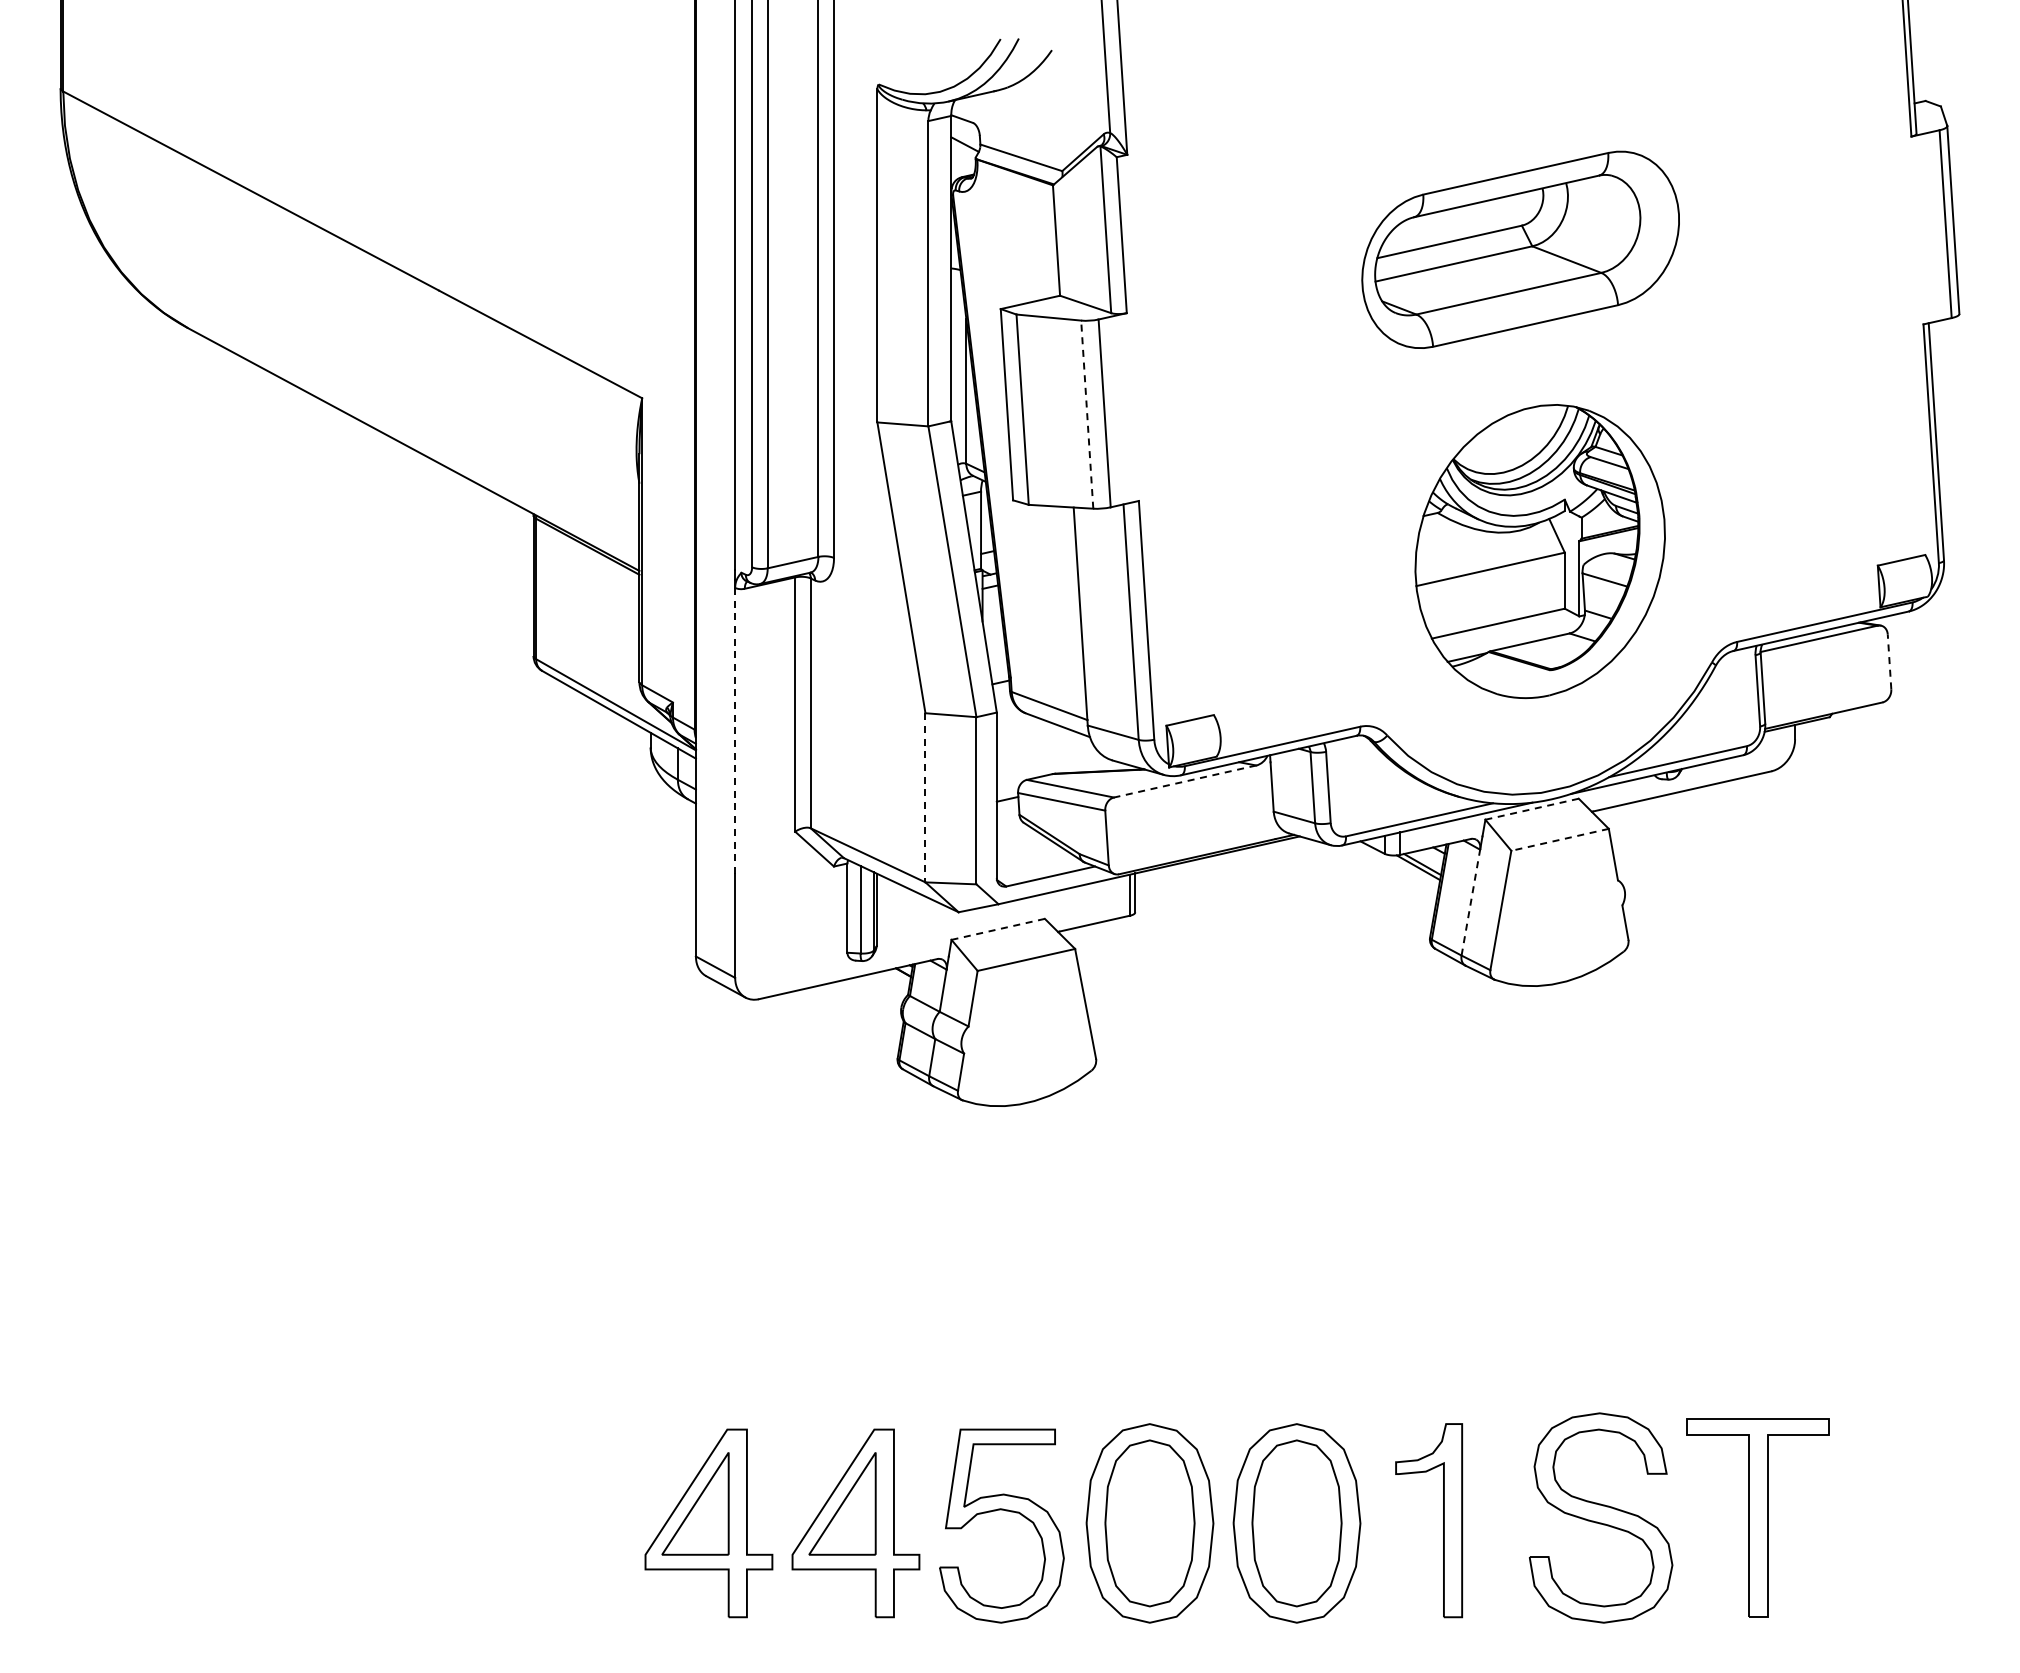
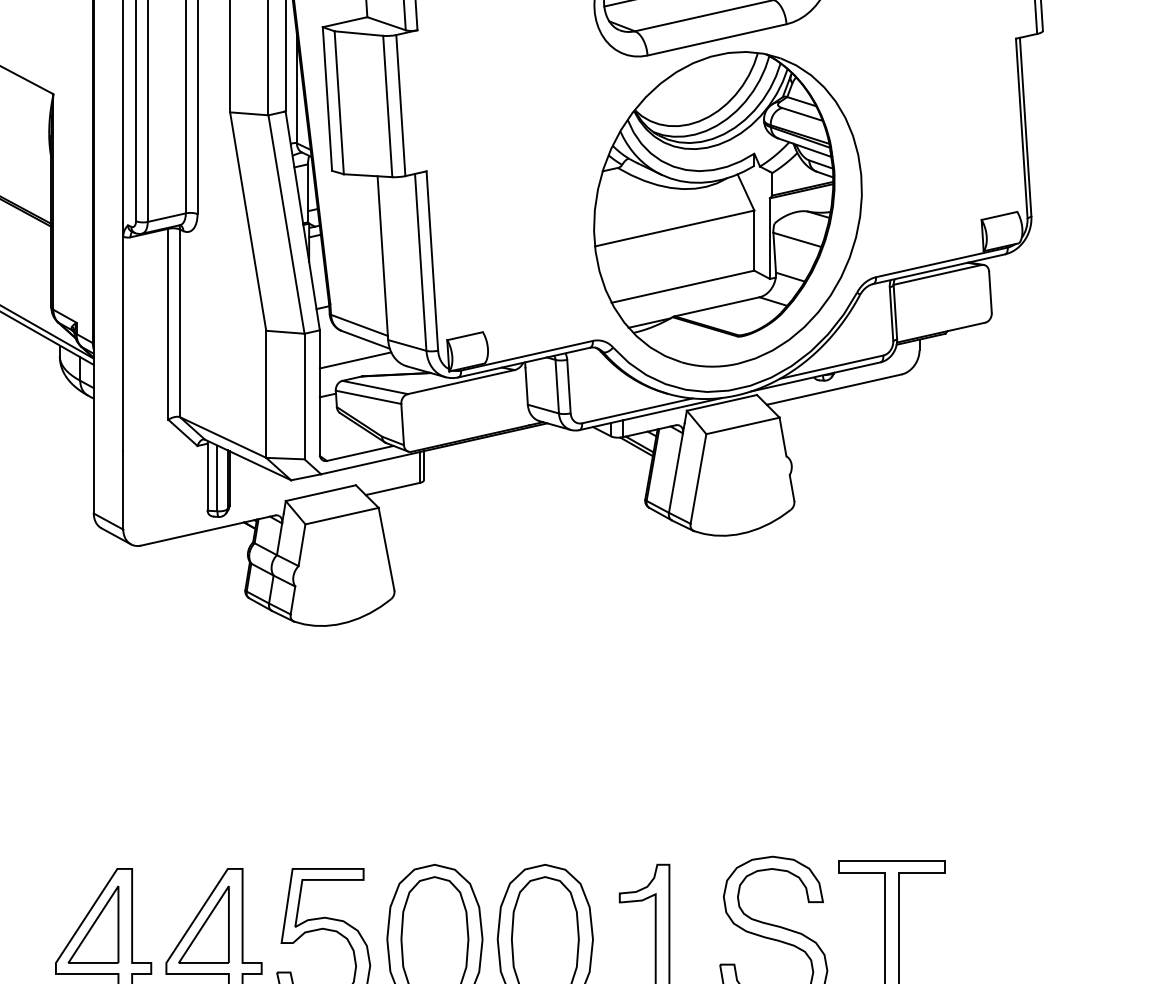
line: (1087, 414) -> (387, 106), dashed -> solid
part: (1540, 551) -> (728, 209), size x1.43
line: (1889, 661) -> (990, 291), dashed -> solid
line: (735, 730) -> (123, 343), dashed -> solid
line: (1043, 752) -> (354, 360), added
line: (1185, 781) -> (461, 382), dashed -> solid
line: (925, 797) -> (266, 394), dashed -> solid
line: (1532, 809) -> (722, 403), dashed -> solid
line: (1560, 839) -> (743, 425), dashed -> solid
line: (1470, 902) -> (675, 472), dashed -> solid
line: (998, 929) -> (321, 493), dashed -> solid

